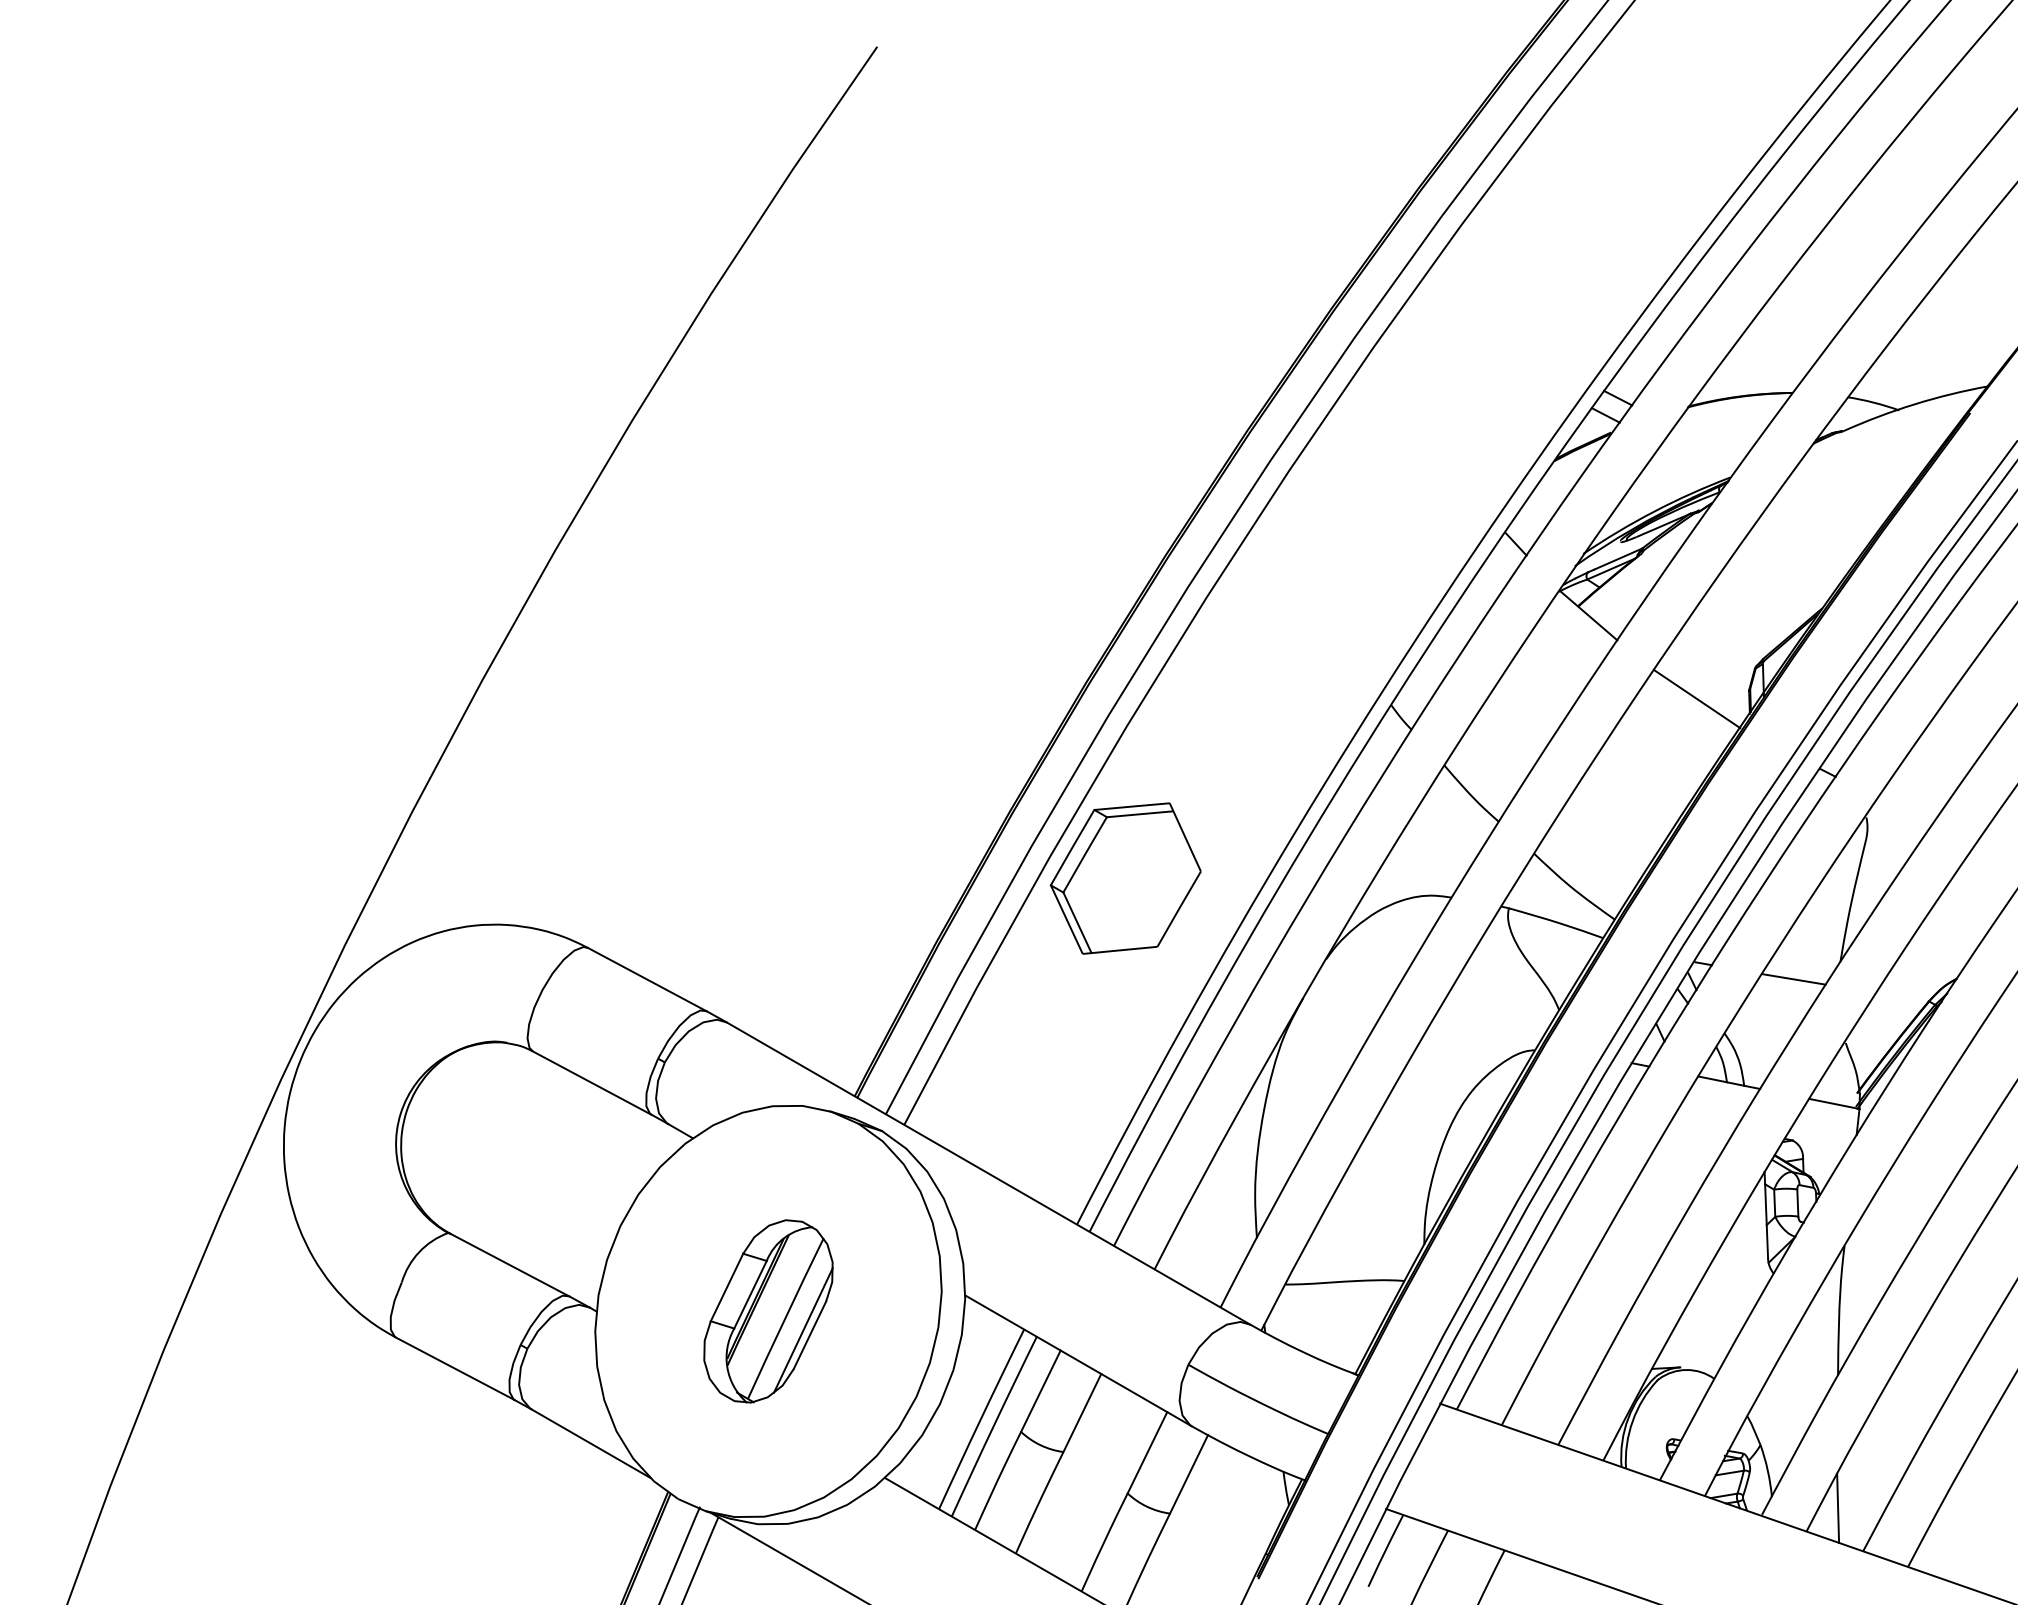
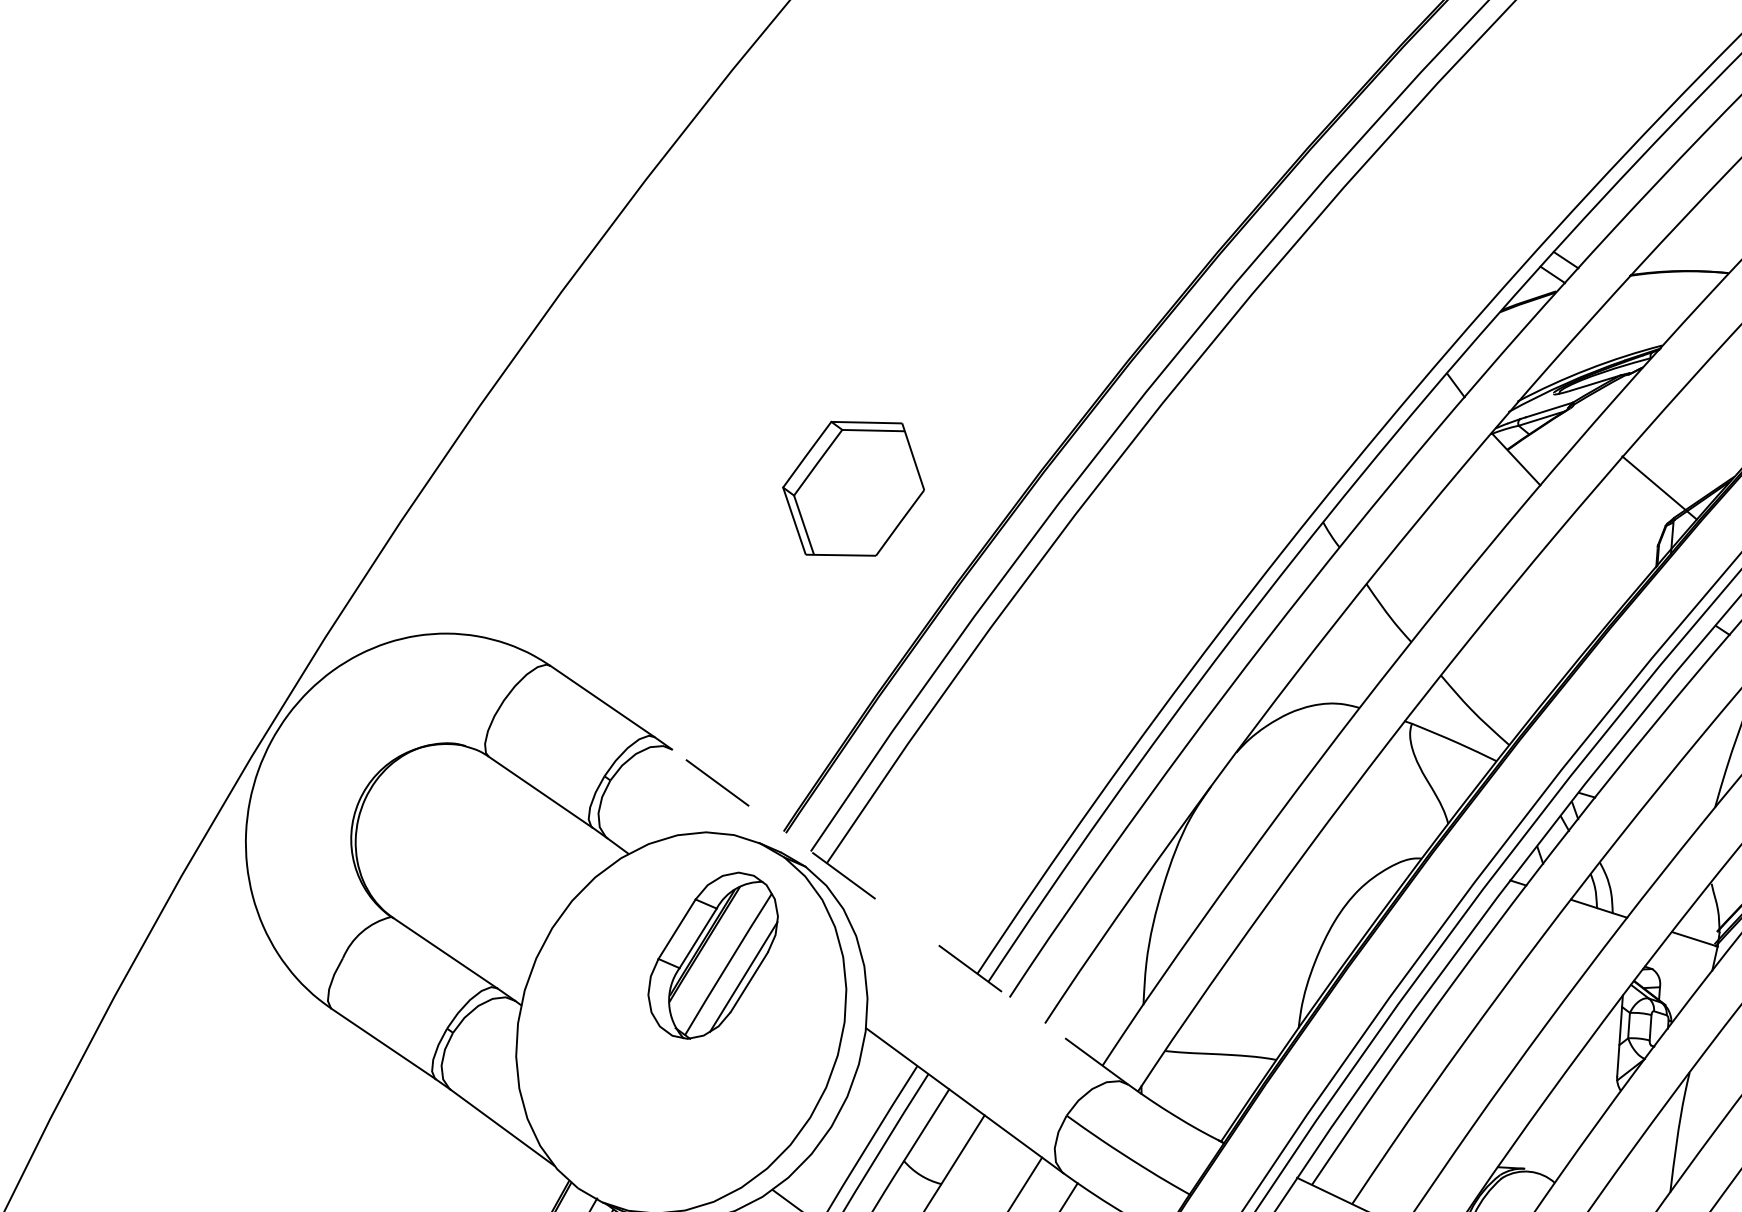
line: (1696, 698) -> (1659, 487), moved
part: (1125, 878) -> (853, 488), moved
line: (1793, 979) -> (1669, 819), removed
line: (988, 1173) -> (900, 917), solid -> dashed
part: (768, 1311) -> (713, 955), moved

